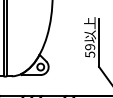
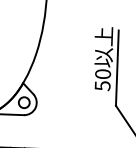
text: (90, 47) -> (103, 74), 59 -> 50

